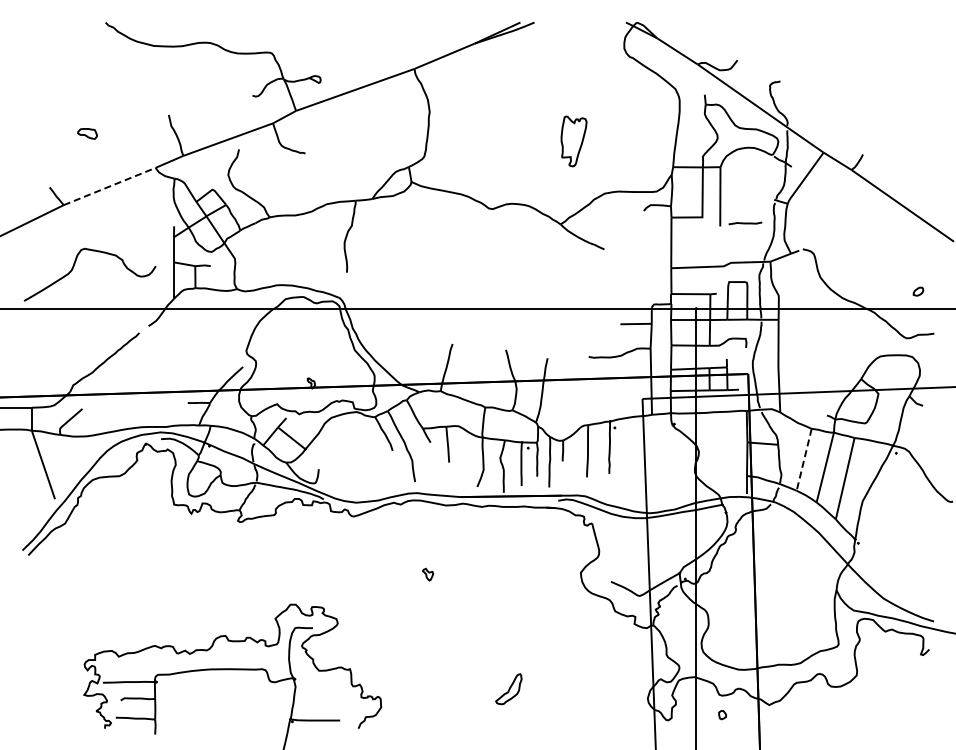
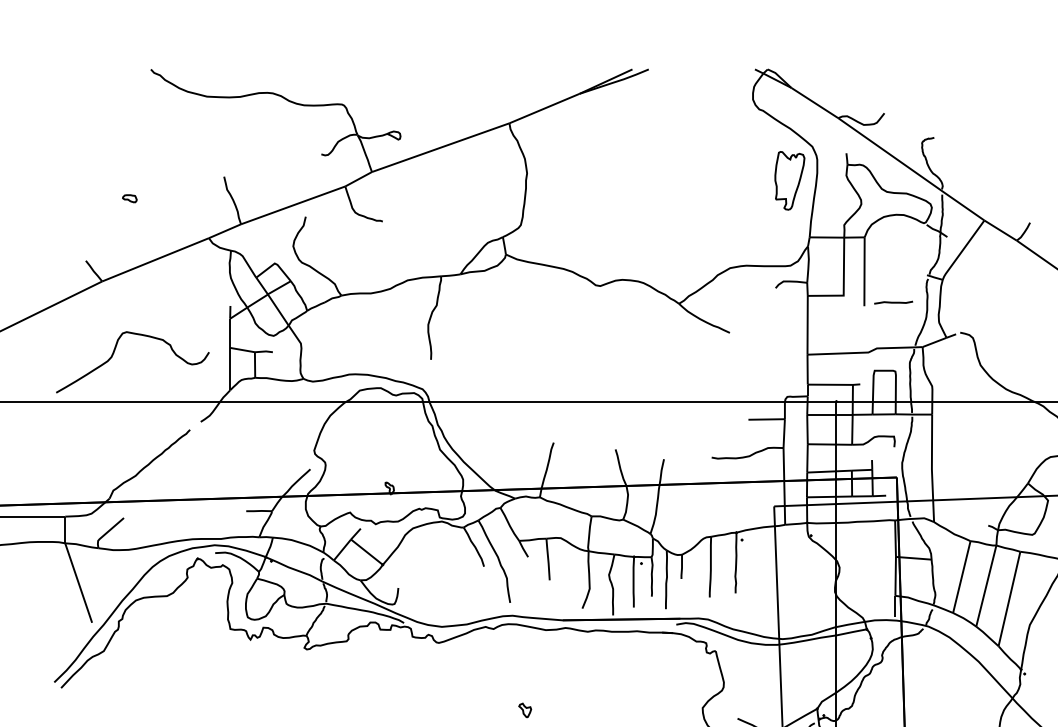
part: (87, 133) -> (129, 198), size x0.62
part: (573, 141) -> (789, 180), moved
line: (109, 186) -> (155, 259), dashed -> solid
line: (804, 459) -> (962, 576), dashed -> solid

